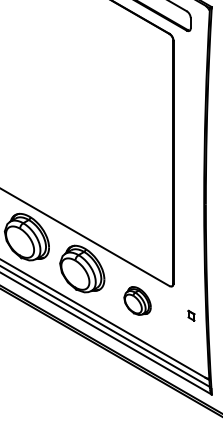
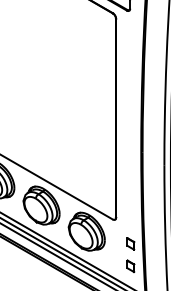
part: (137, 300) -> (86, 231), size x1.67
part: (191, 315) -> (130, 243), size x1.43
part: (191, 343) -> (130, 266), added

